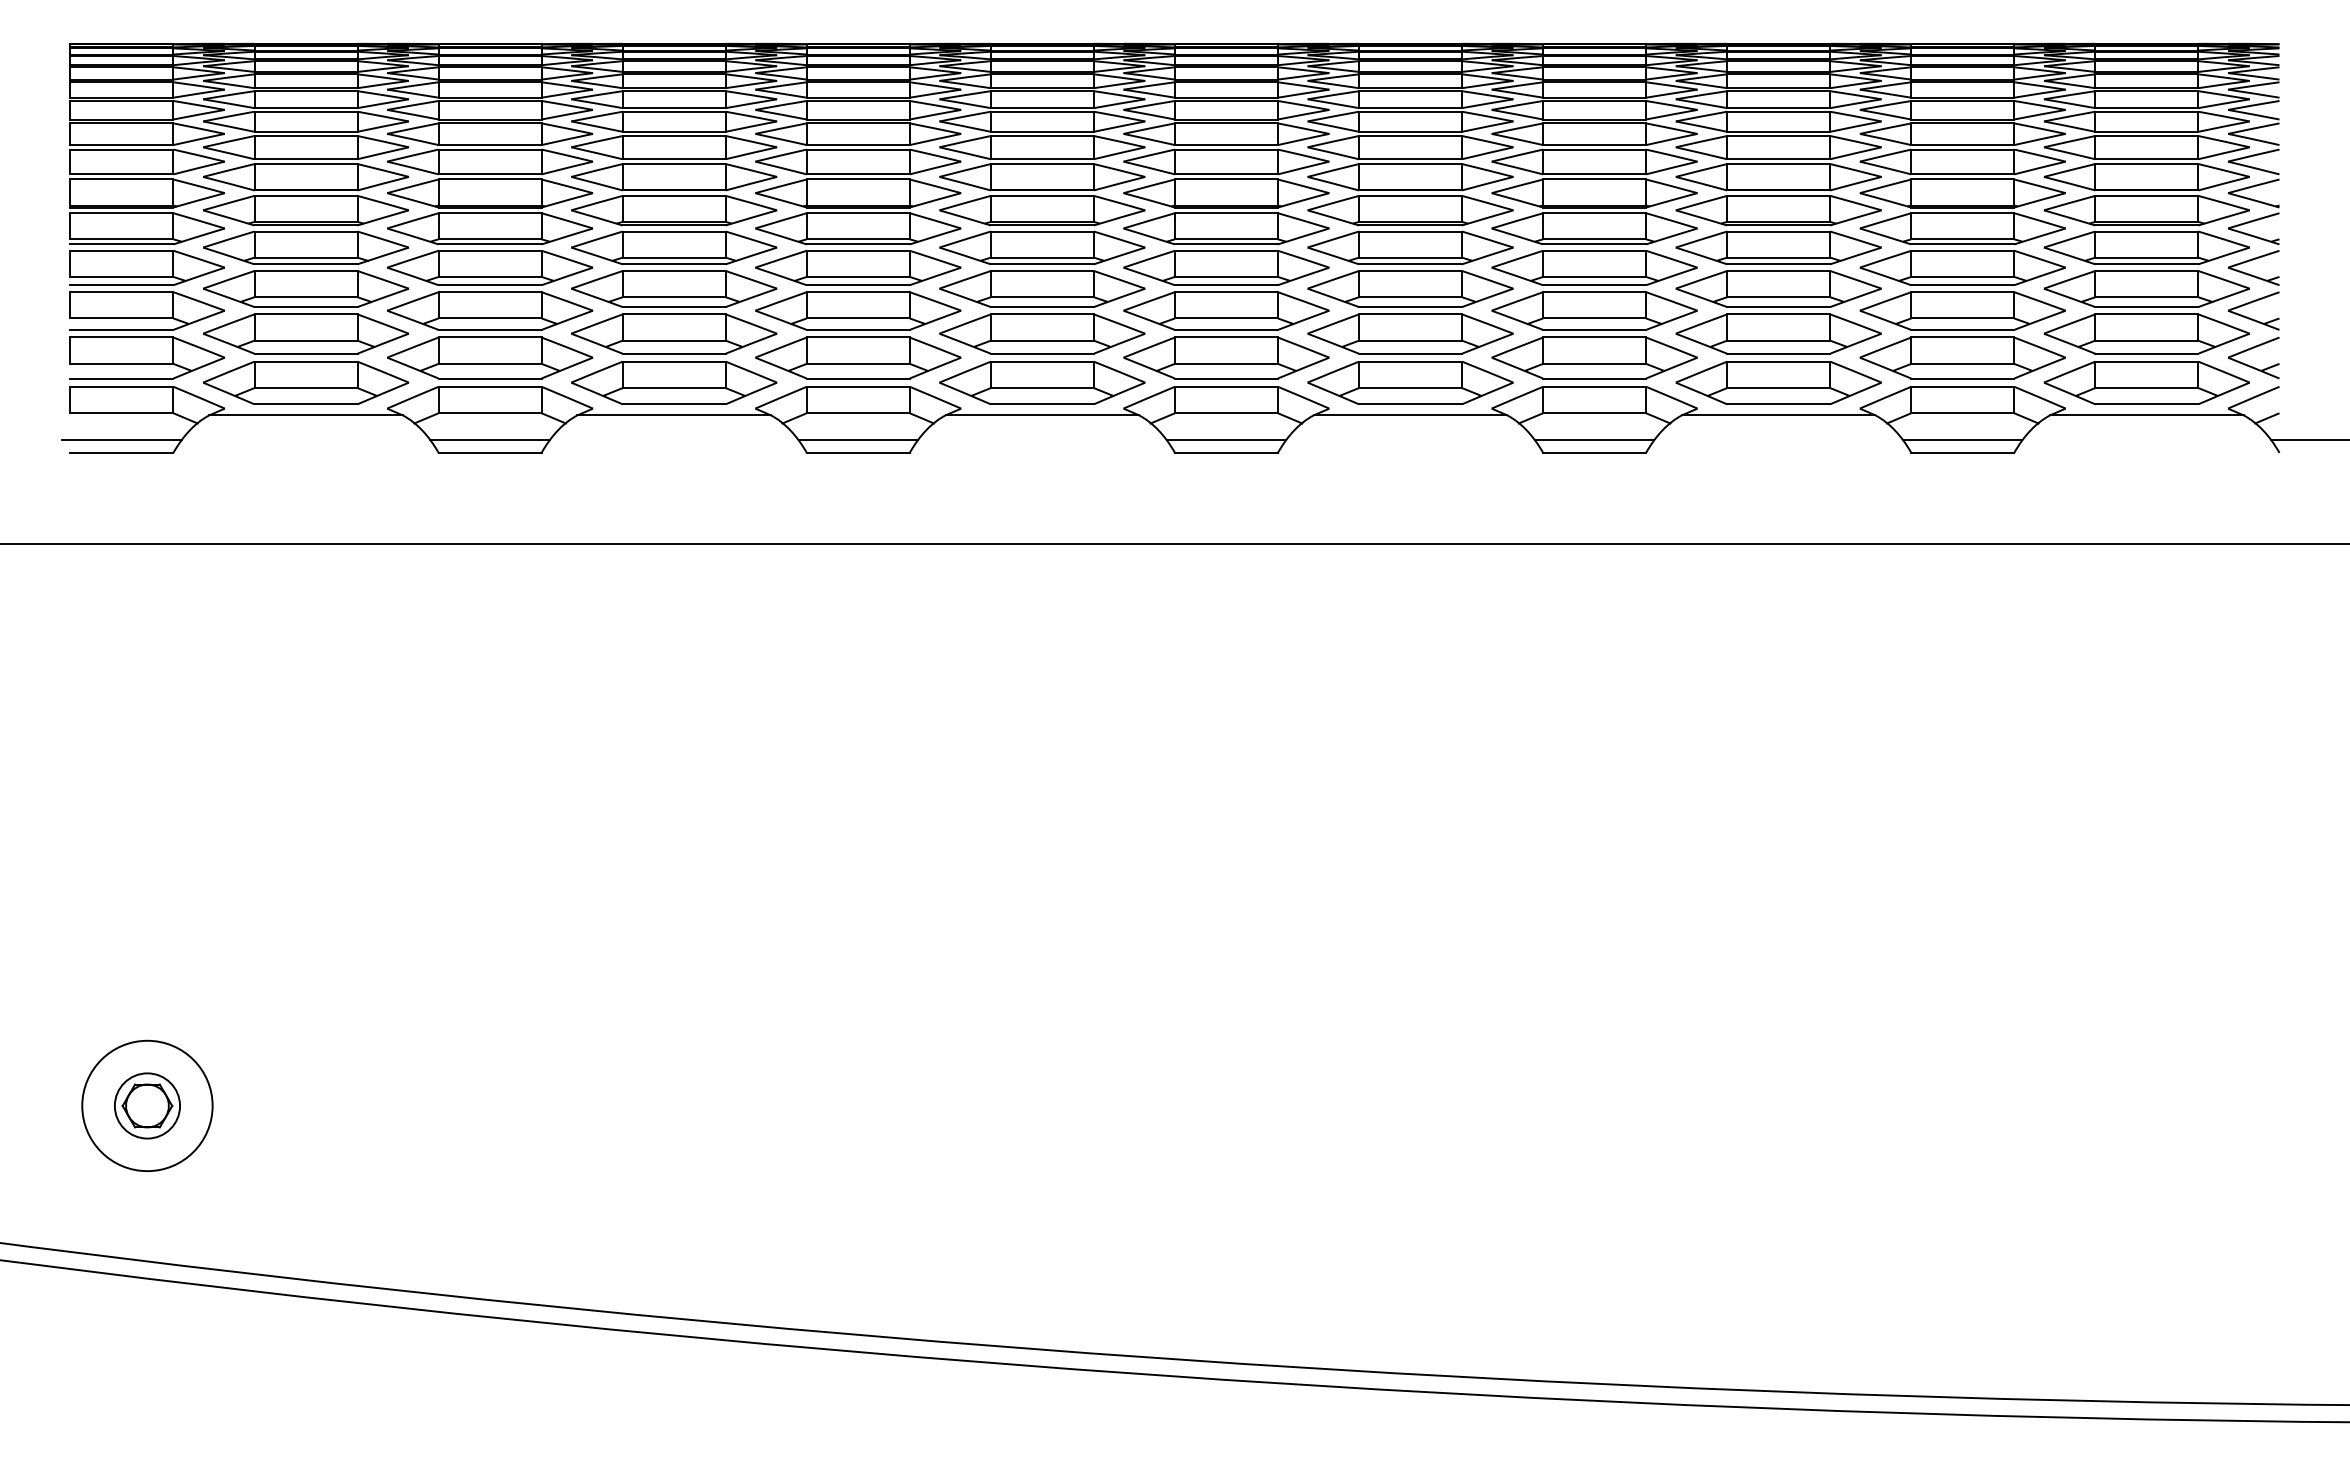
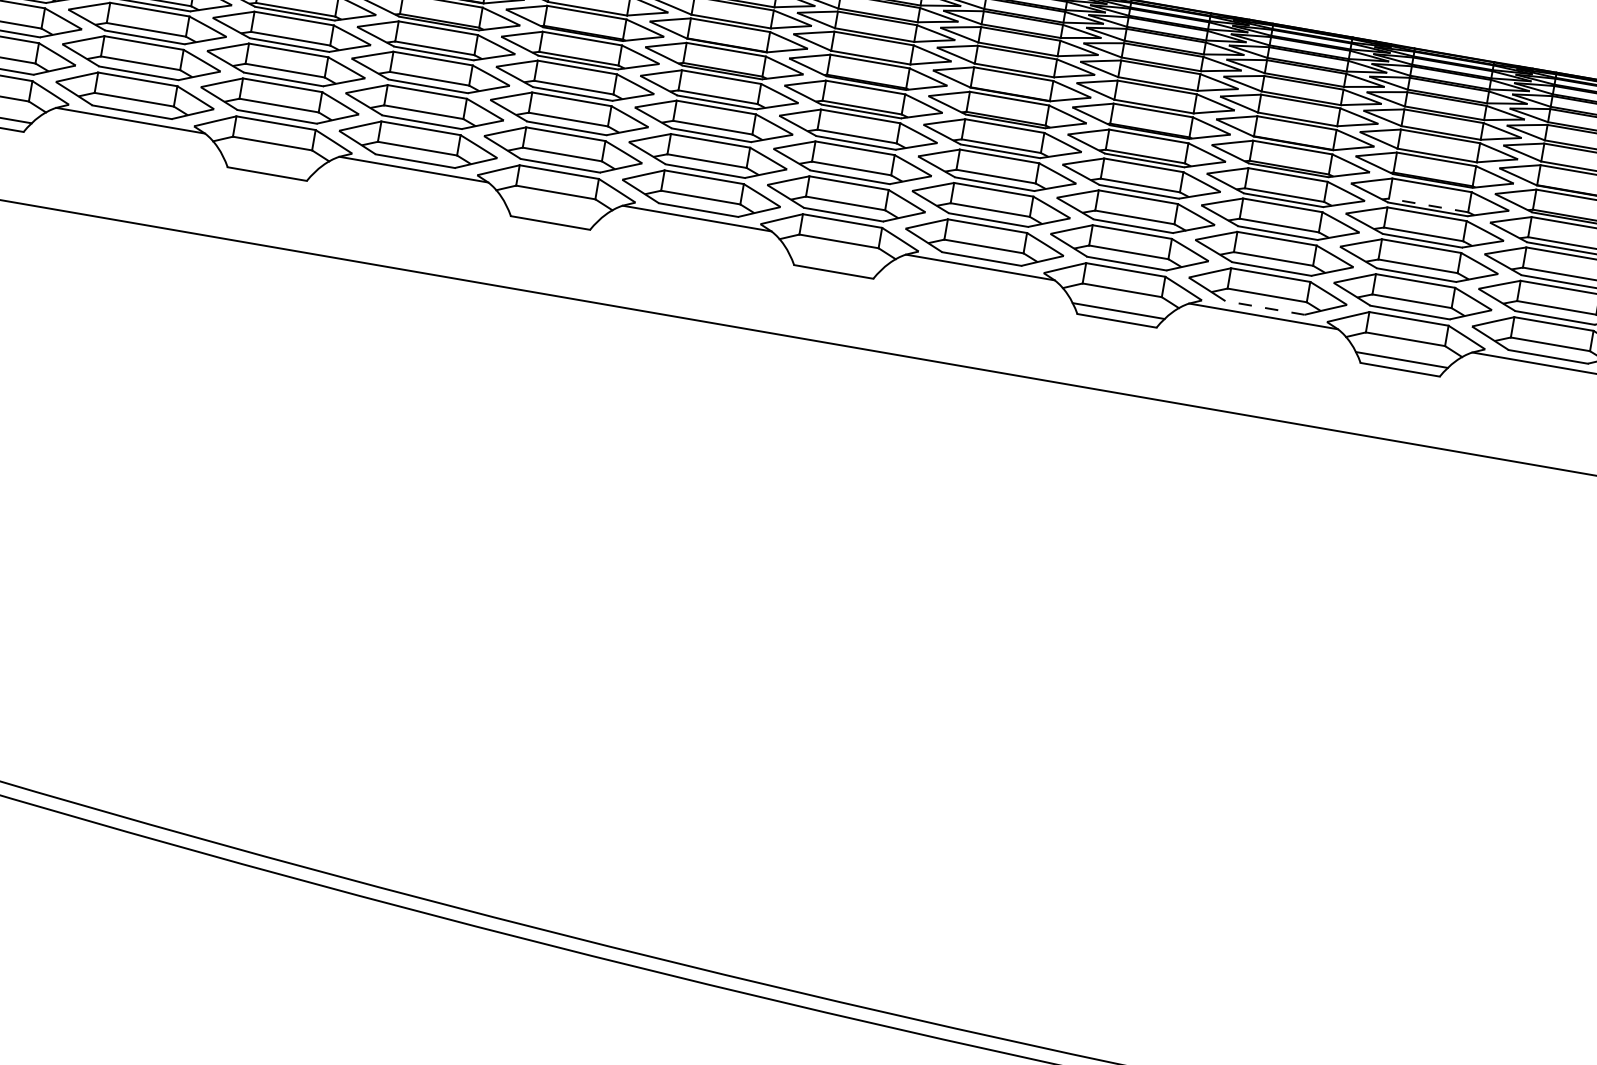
line: (1962, 239) -> (1428, 205), solid -> dashed
line: (1778, 404) -> (1264, 308), solid -> dashed
line: (489, 440) -> (268, 164), removed
line: (857, 440) -> (551, 213), removed
line: (1226, 440) -> (835, 262), removed

